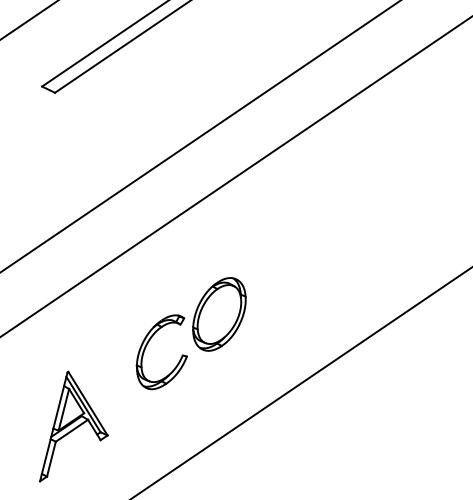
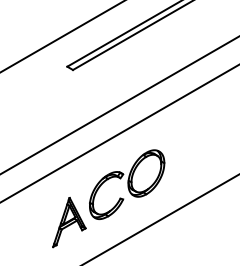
part: (191, 333) -> (127, 184), size x1.43

